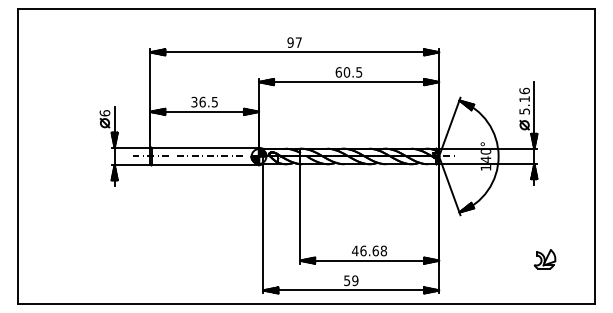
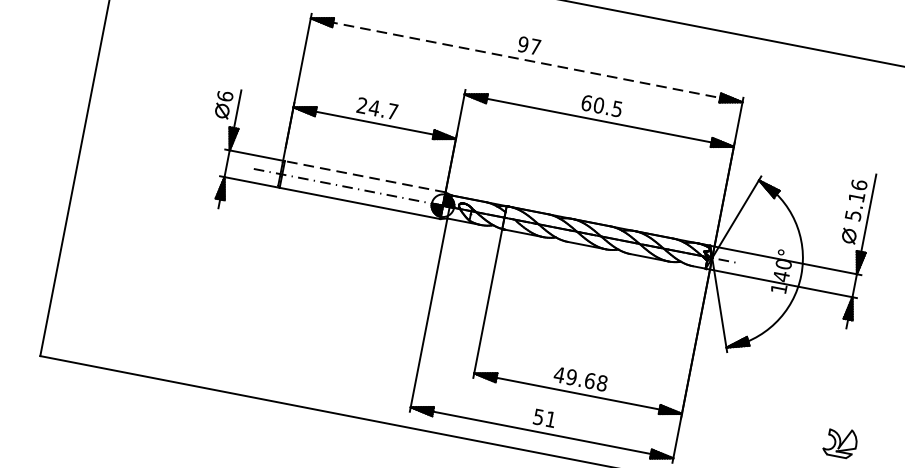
line: (295, 52) -> (527, 60), solid -> dashed
text: (204, 101) -> (377, 107), 36.5 -> 24.7
line: (205, 147) -> (365, 176), solid -> dashed
text: (363, 250) -> (571, 376), 46.68 -> 49.68
text: (355, 280) -> (551, 419), 59 -> 51

